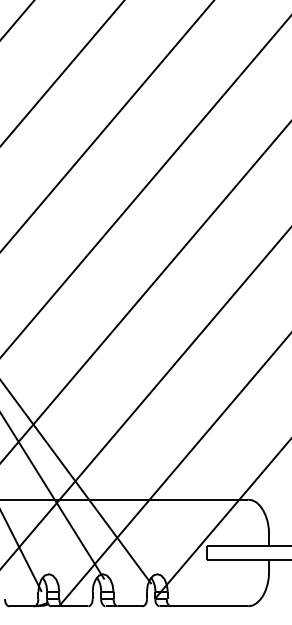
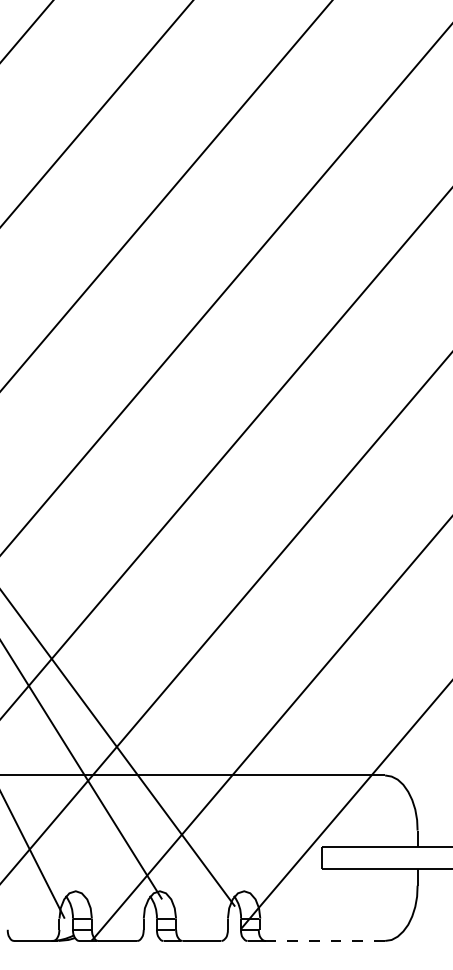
line: (209, 606) -> (325, 941), solid -> dashed

